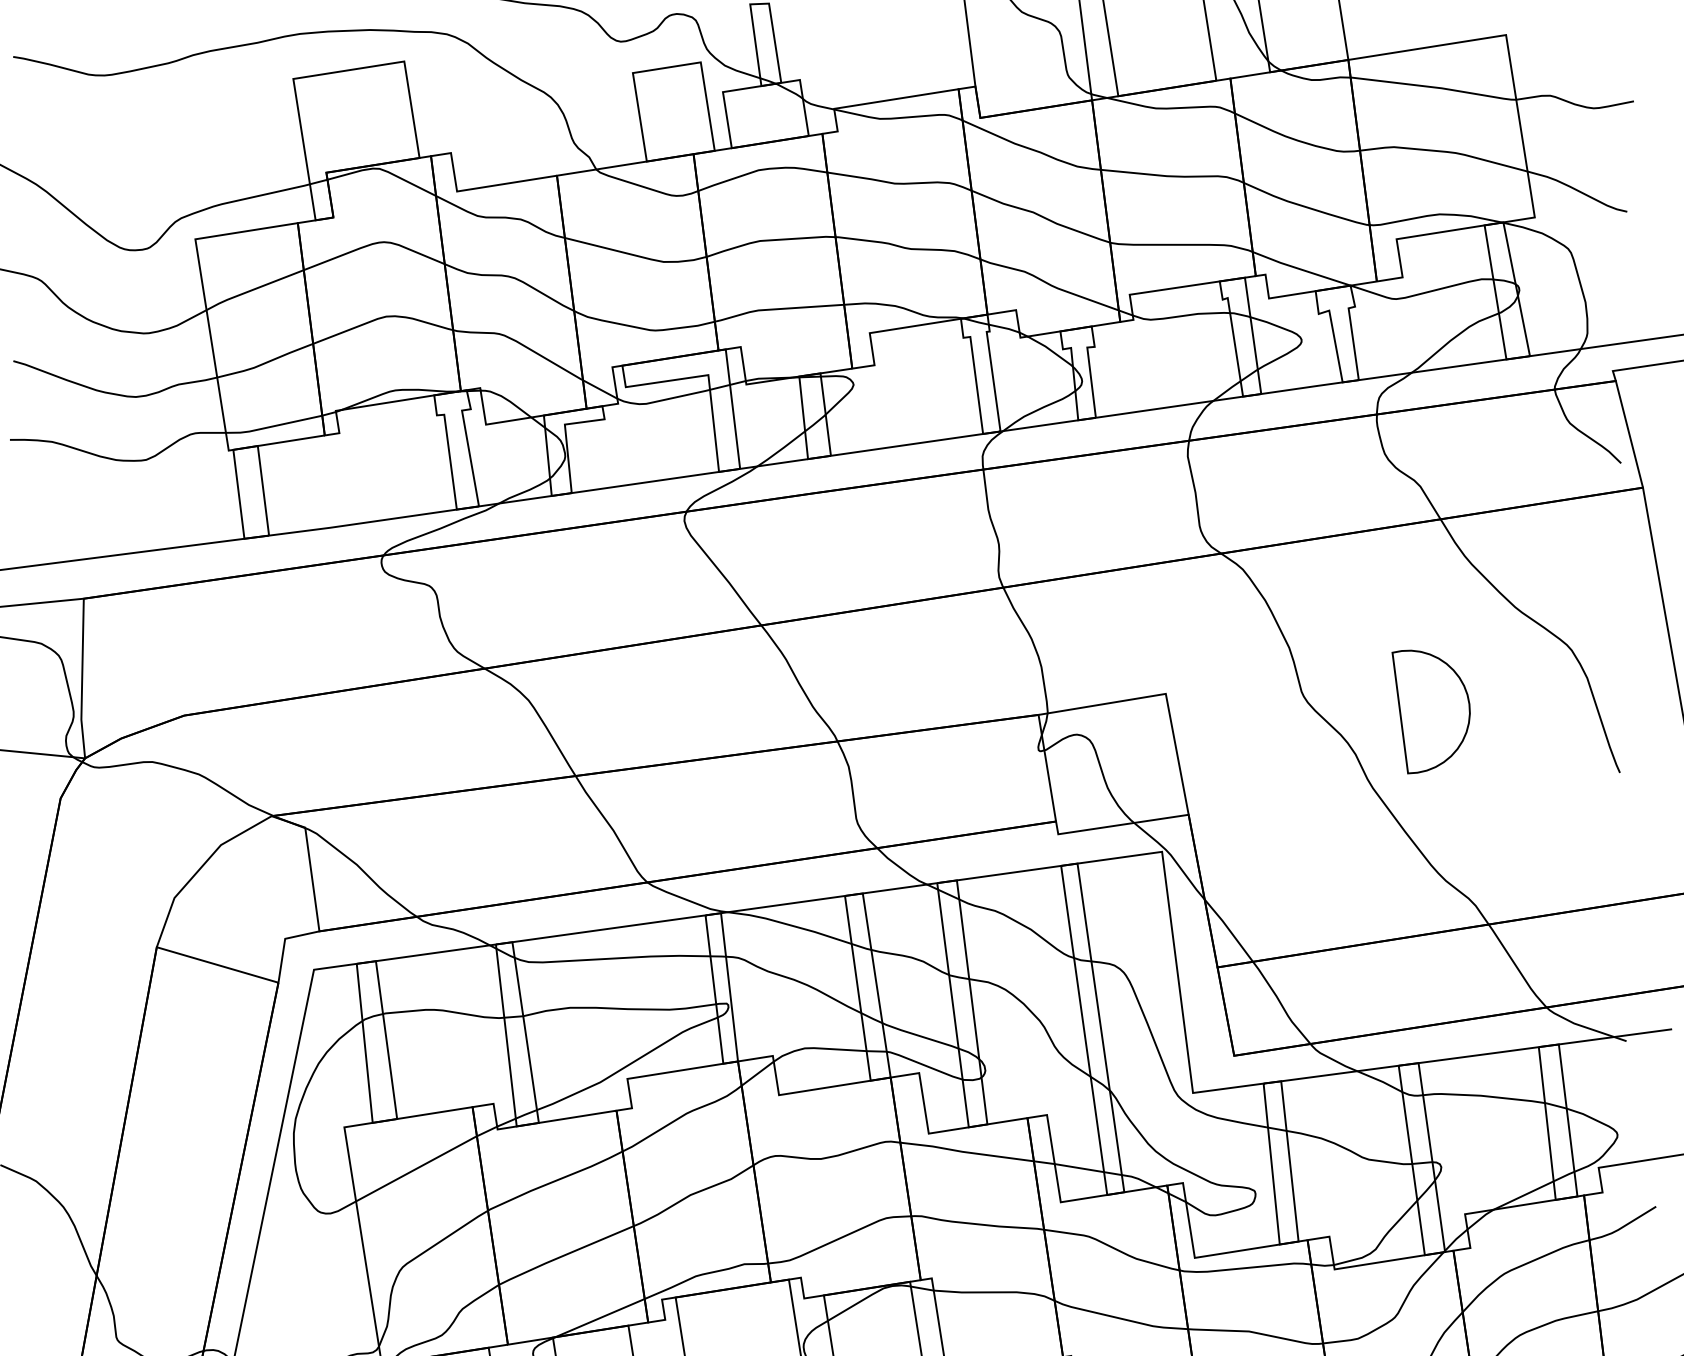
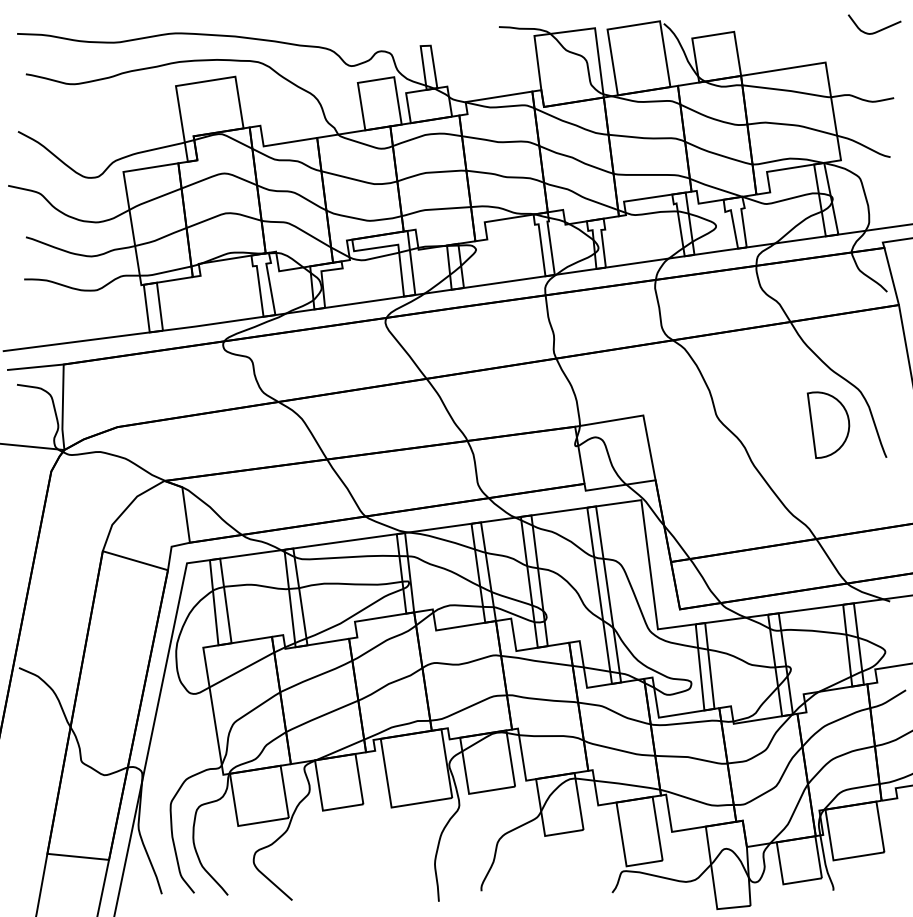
part: (1431, 710) -> (828, 424), moved

